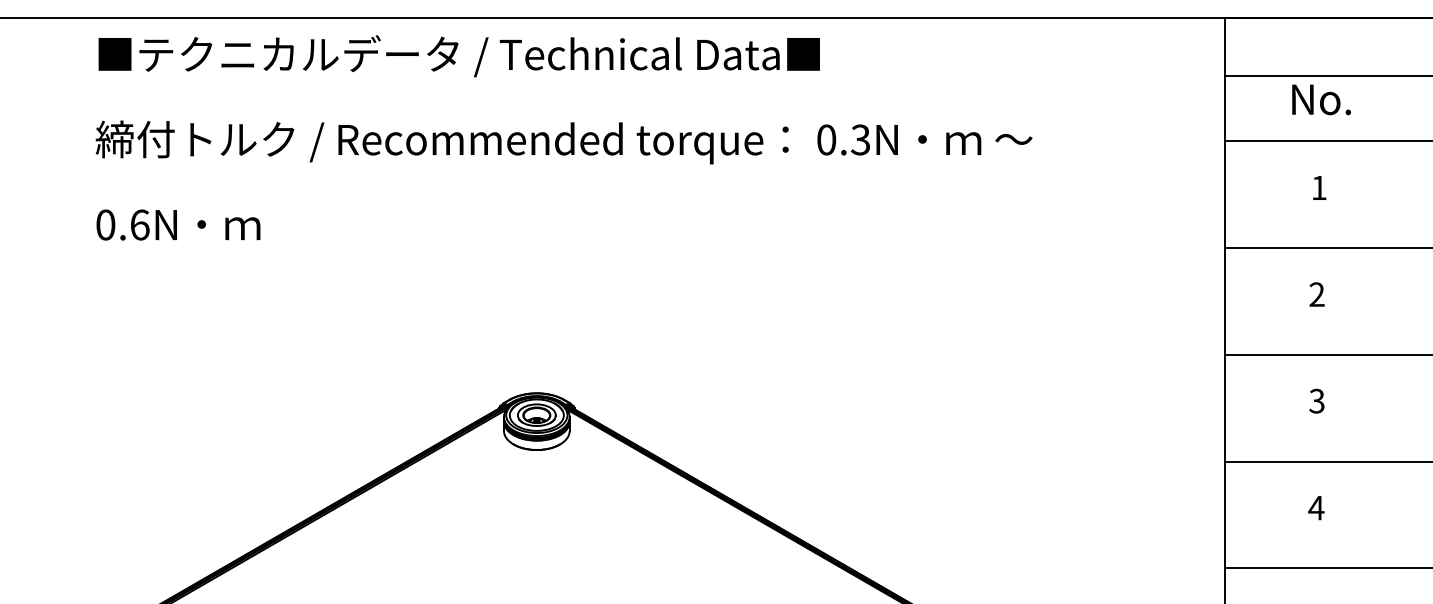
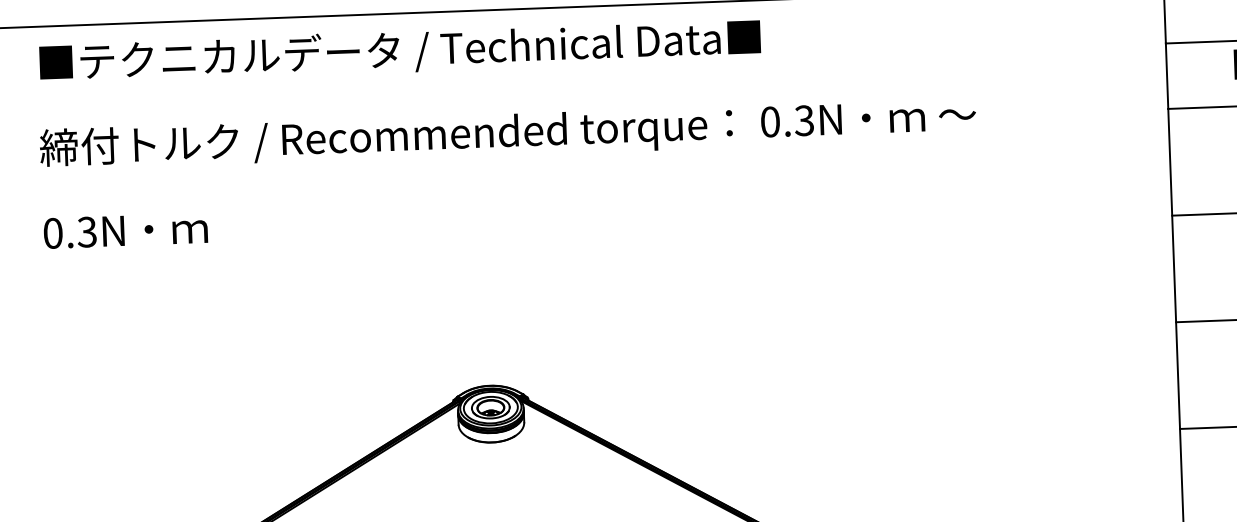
text: (139, 224) -> (86, 231), 0.6N -> 0.3N

